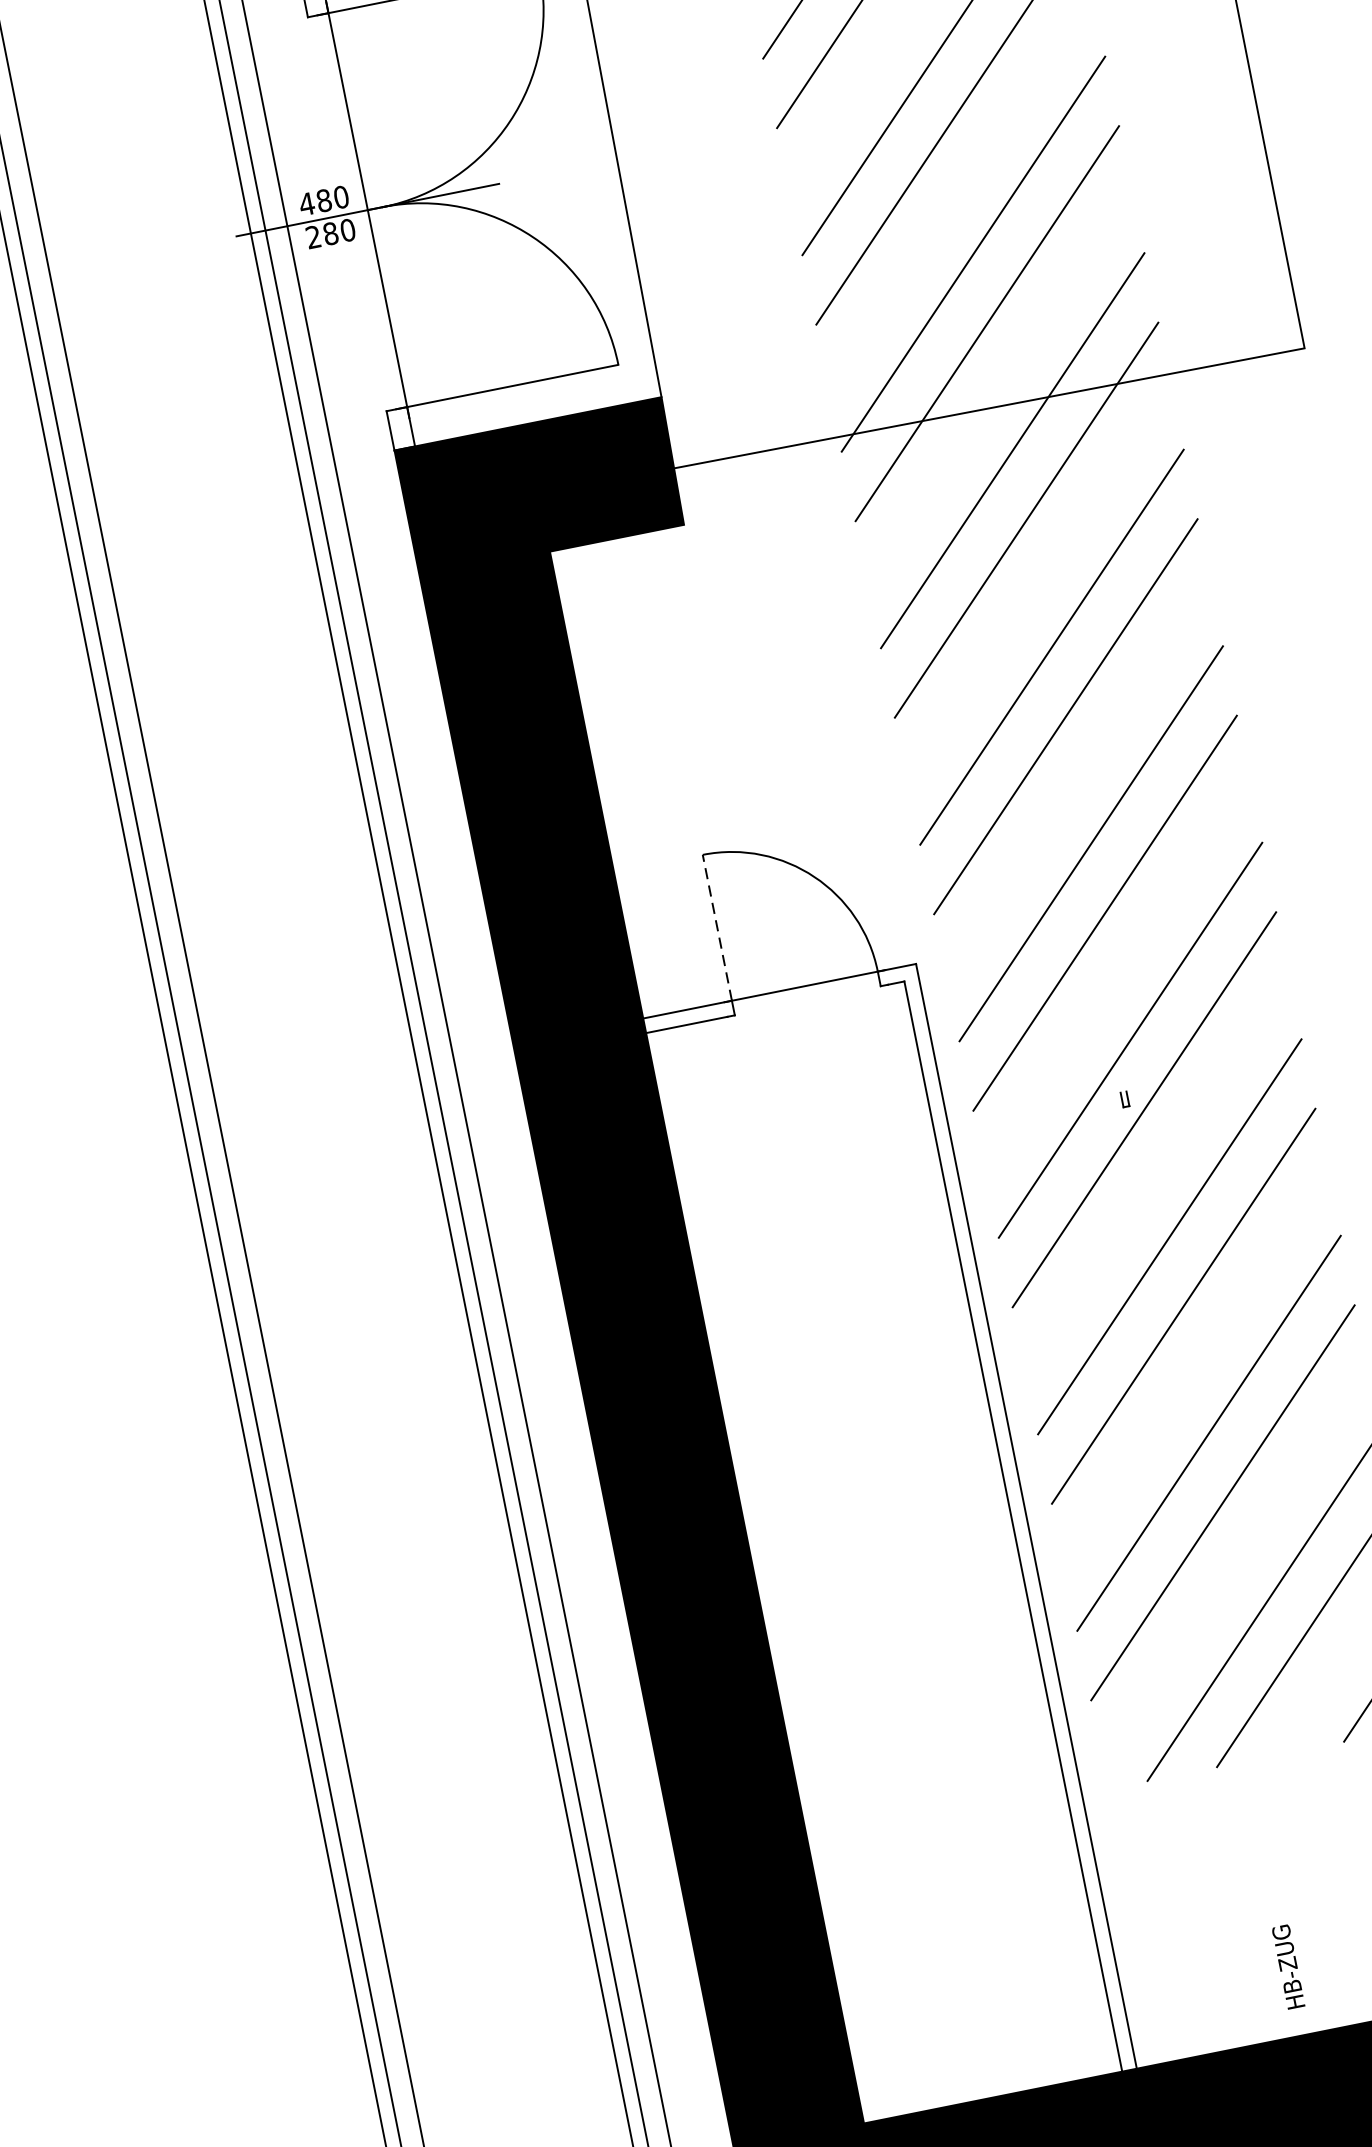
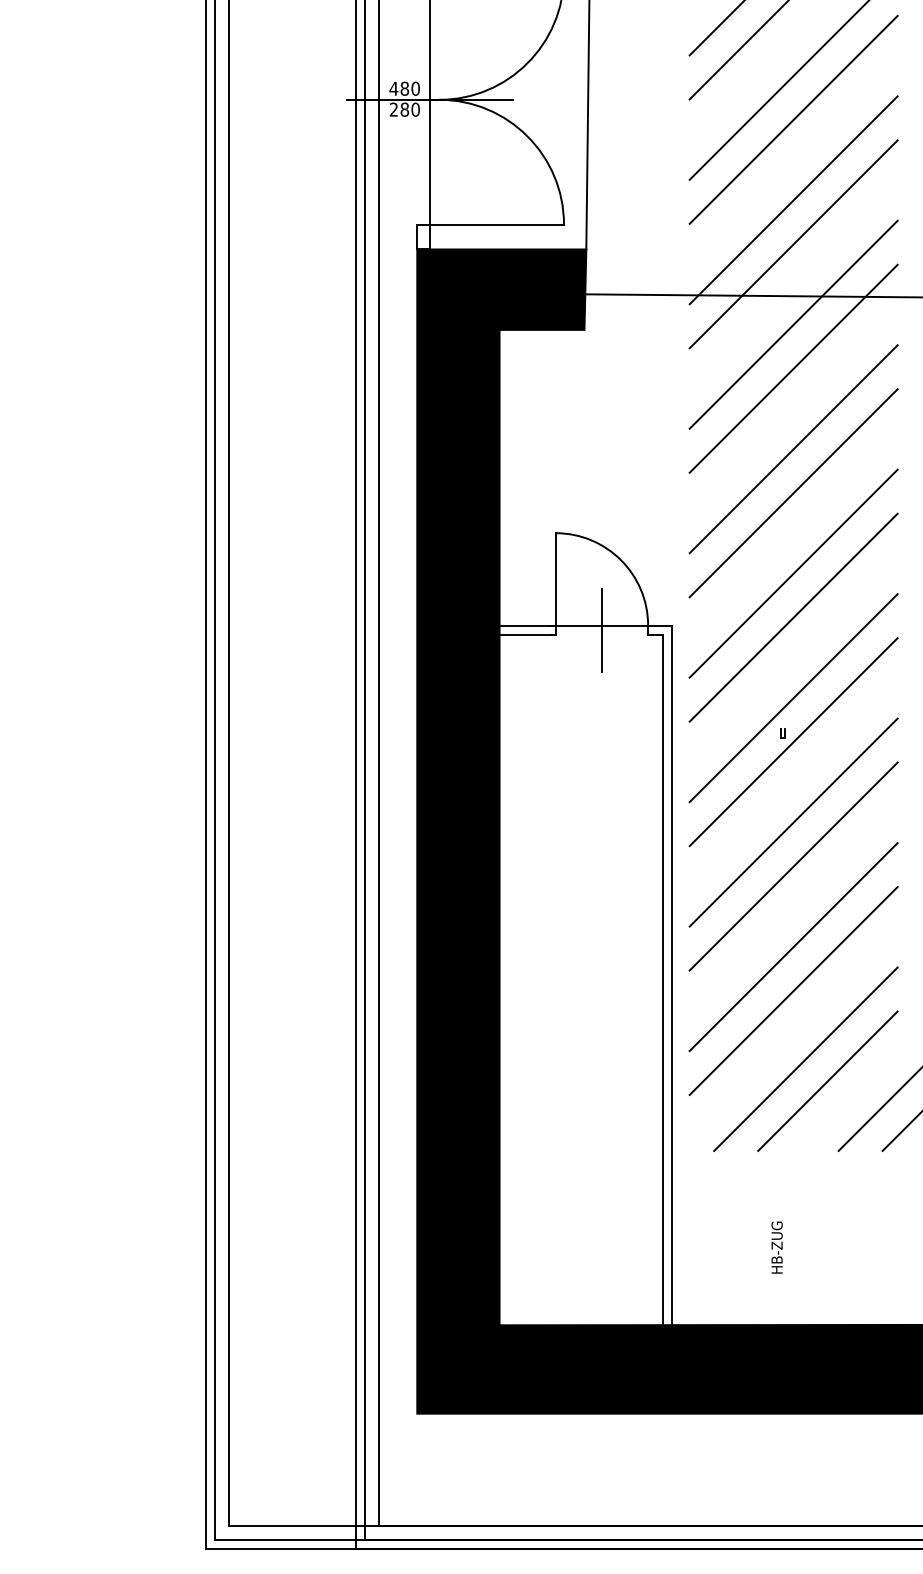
line: (716, 926) -> (555, 578), dashed -> solid
line: (805, 992) -> (601, 629), added
text: (1287, 1966) -> (776, 1247), moved

